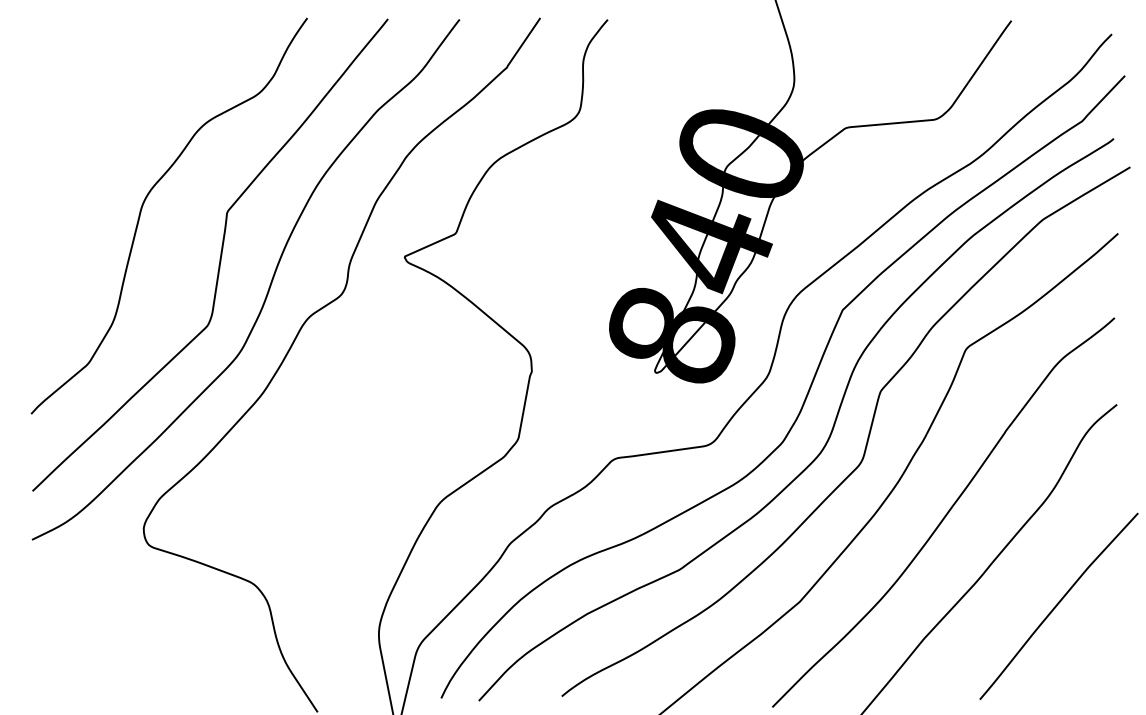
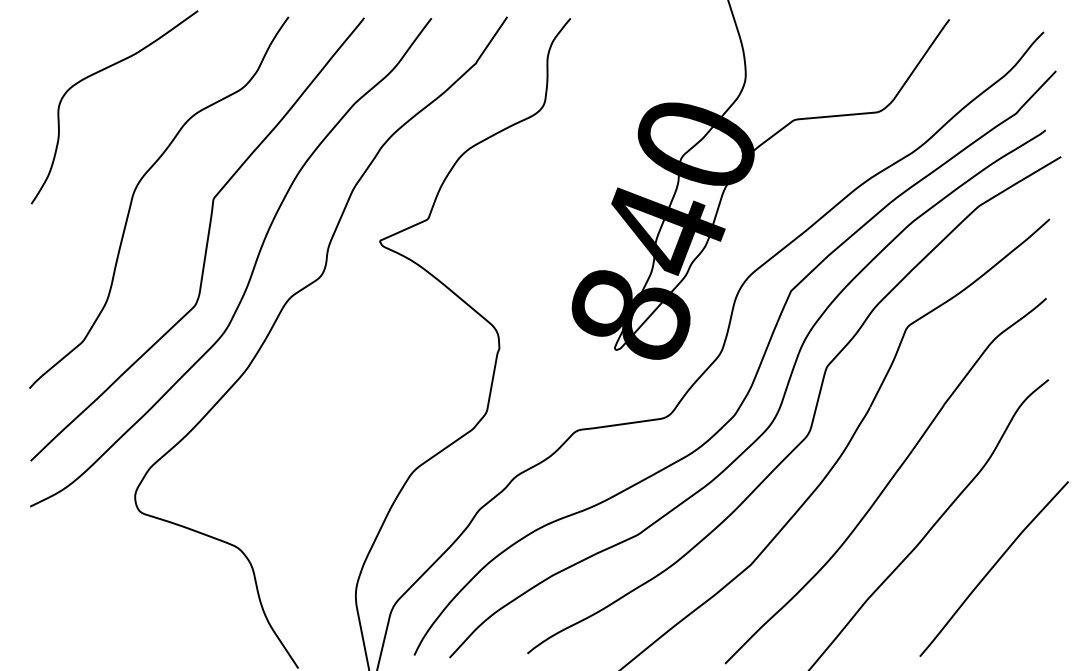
curve: (103, 78) -> (97, 73), added

